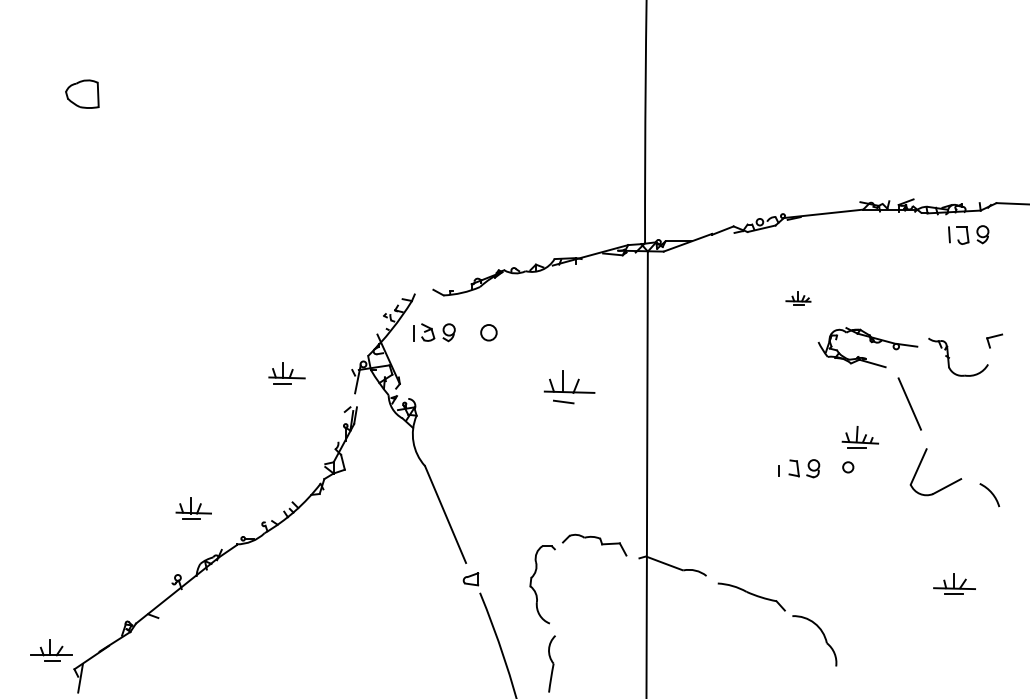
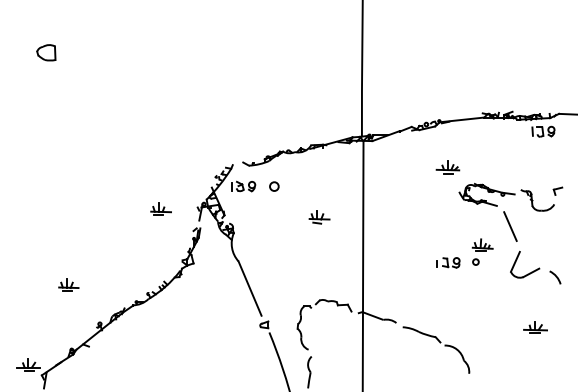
part: (797, 298) -> (447, 167), size x1.67
part: (569, 387) -> (319, 217), size x0.71
part: (193, 507) -> (68, 284), moved

